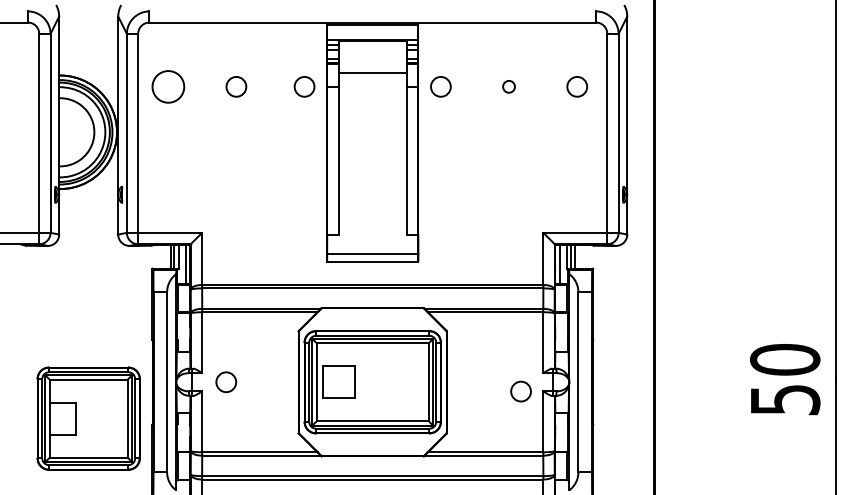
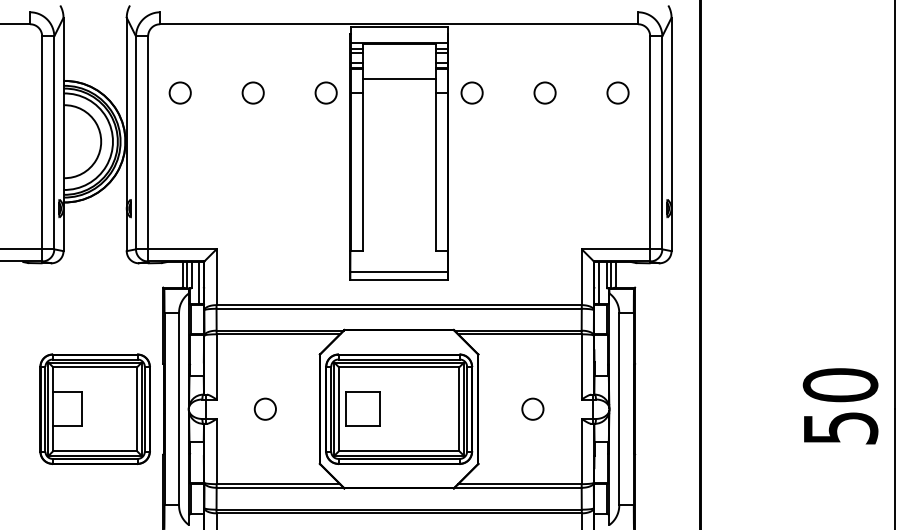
circle: (167, 86) -> (179, 92), size x0.62
circle: (508, 86) -> (544, 92), size x1.67
circle: (225, 381) -> (264, 408), moved
circle: (520, 390) -> (532, 408), moved
part: (88, 418) -> (94, 408), moved

